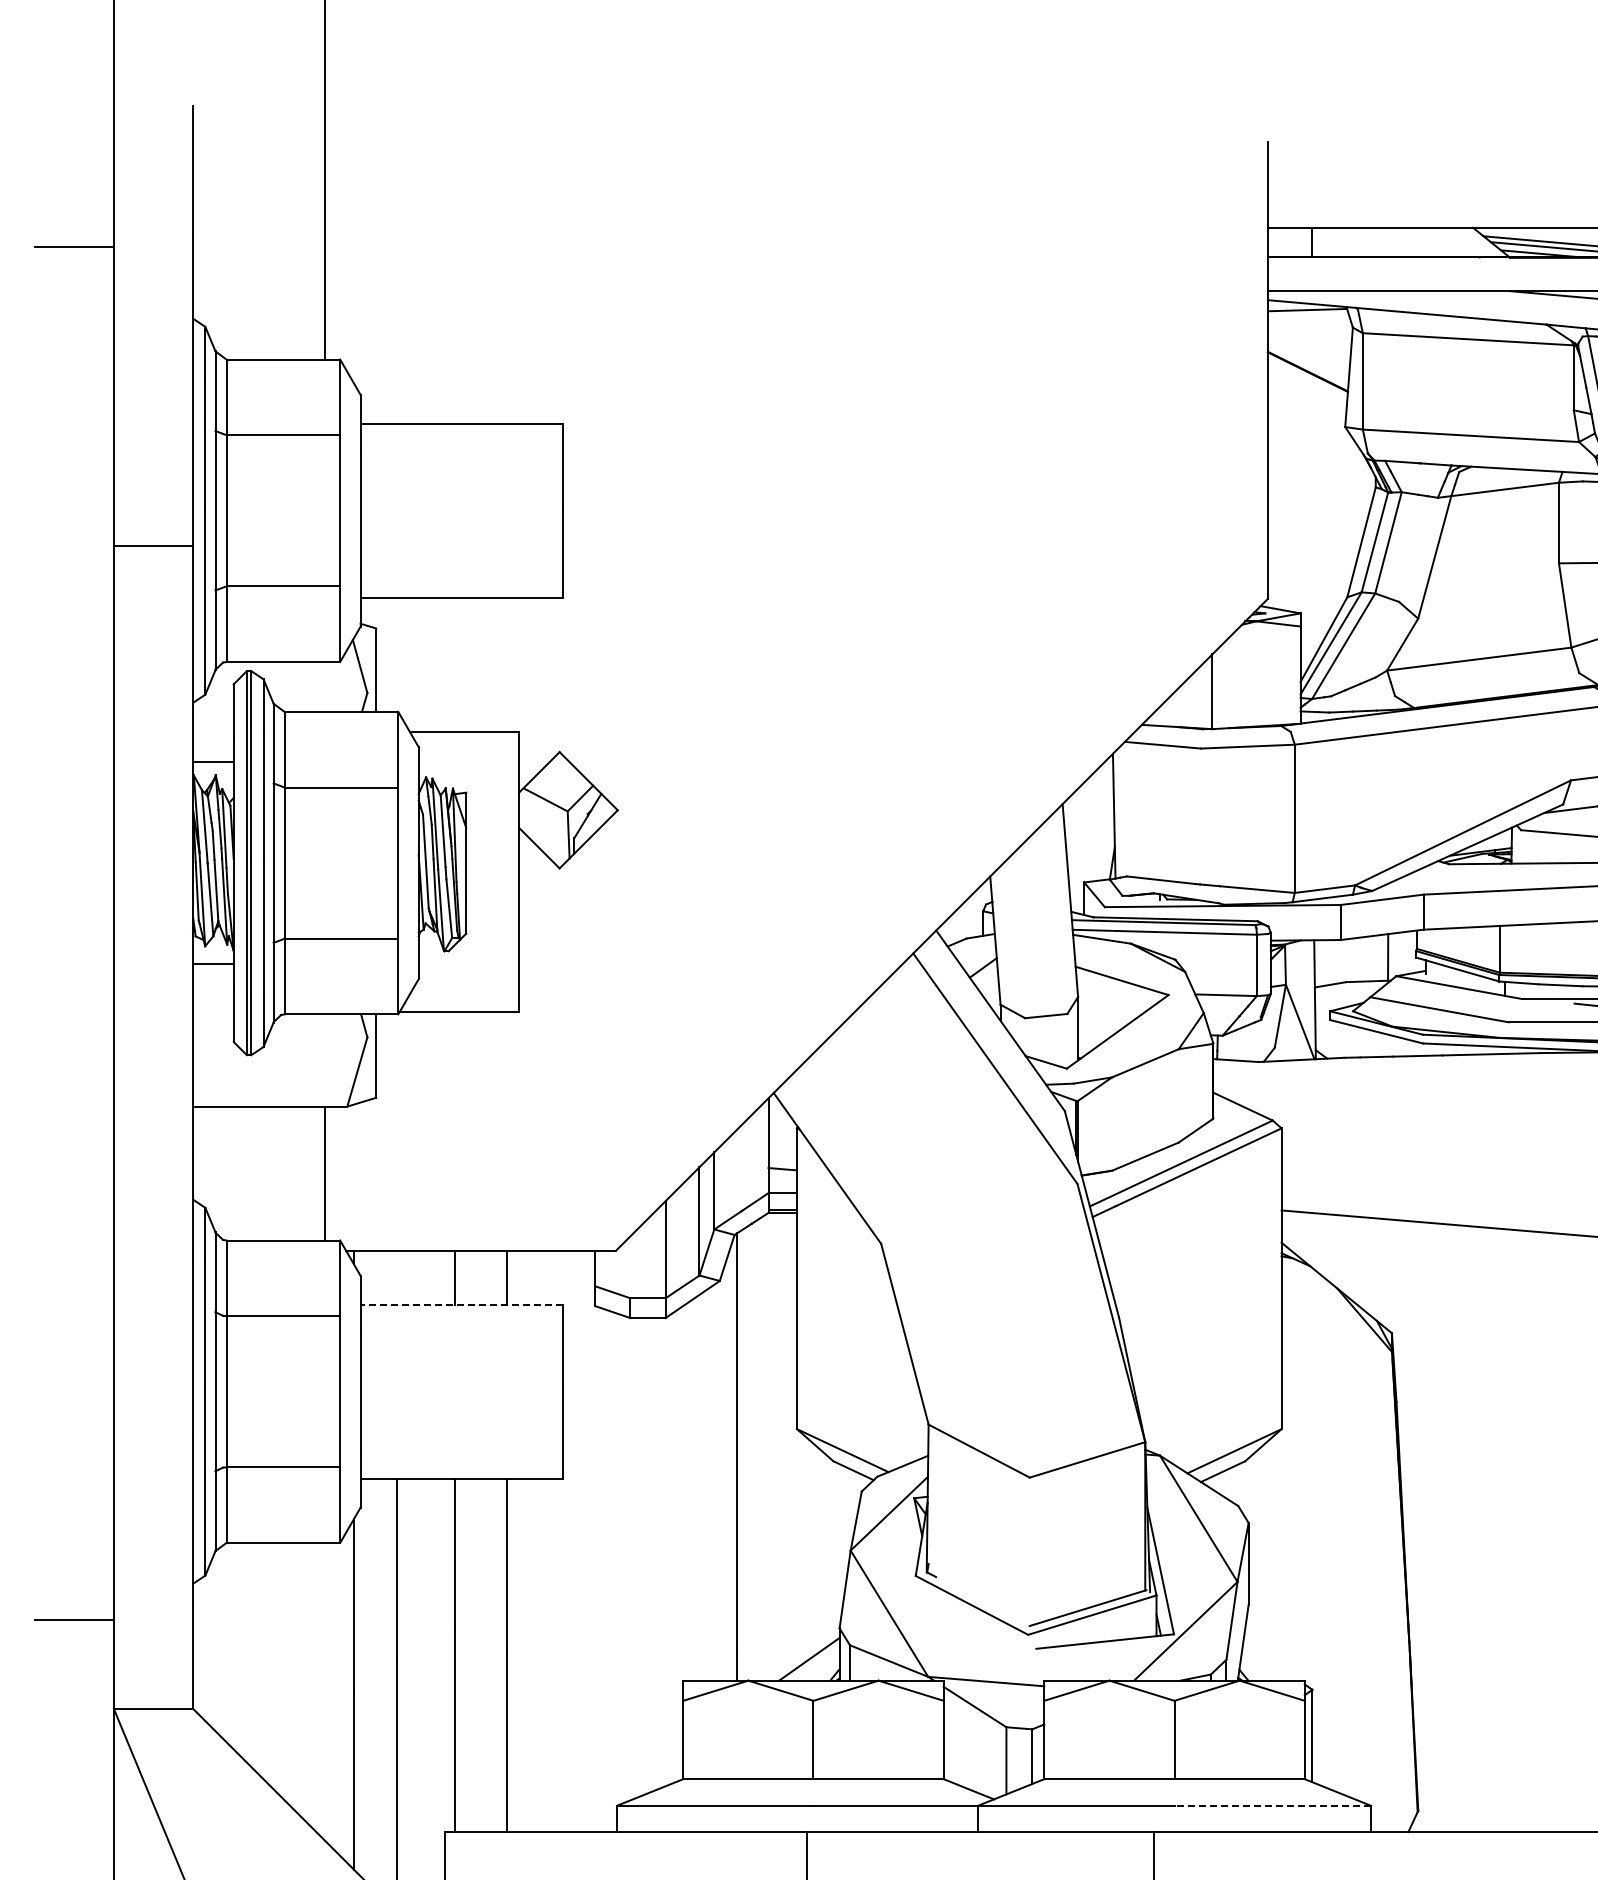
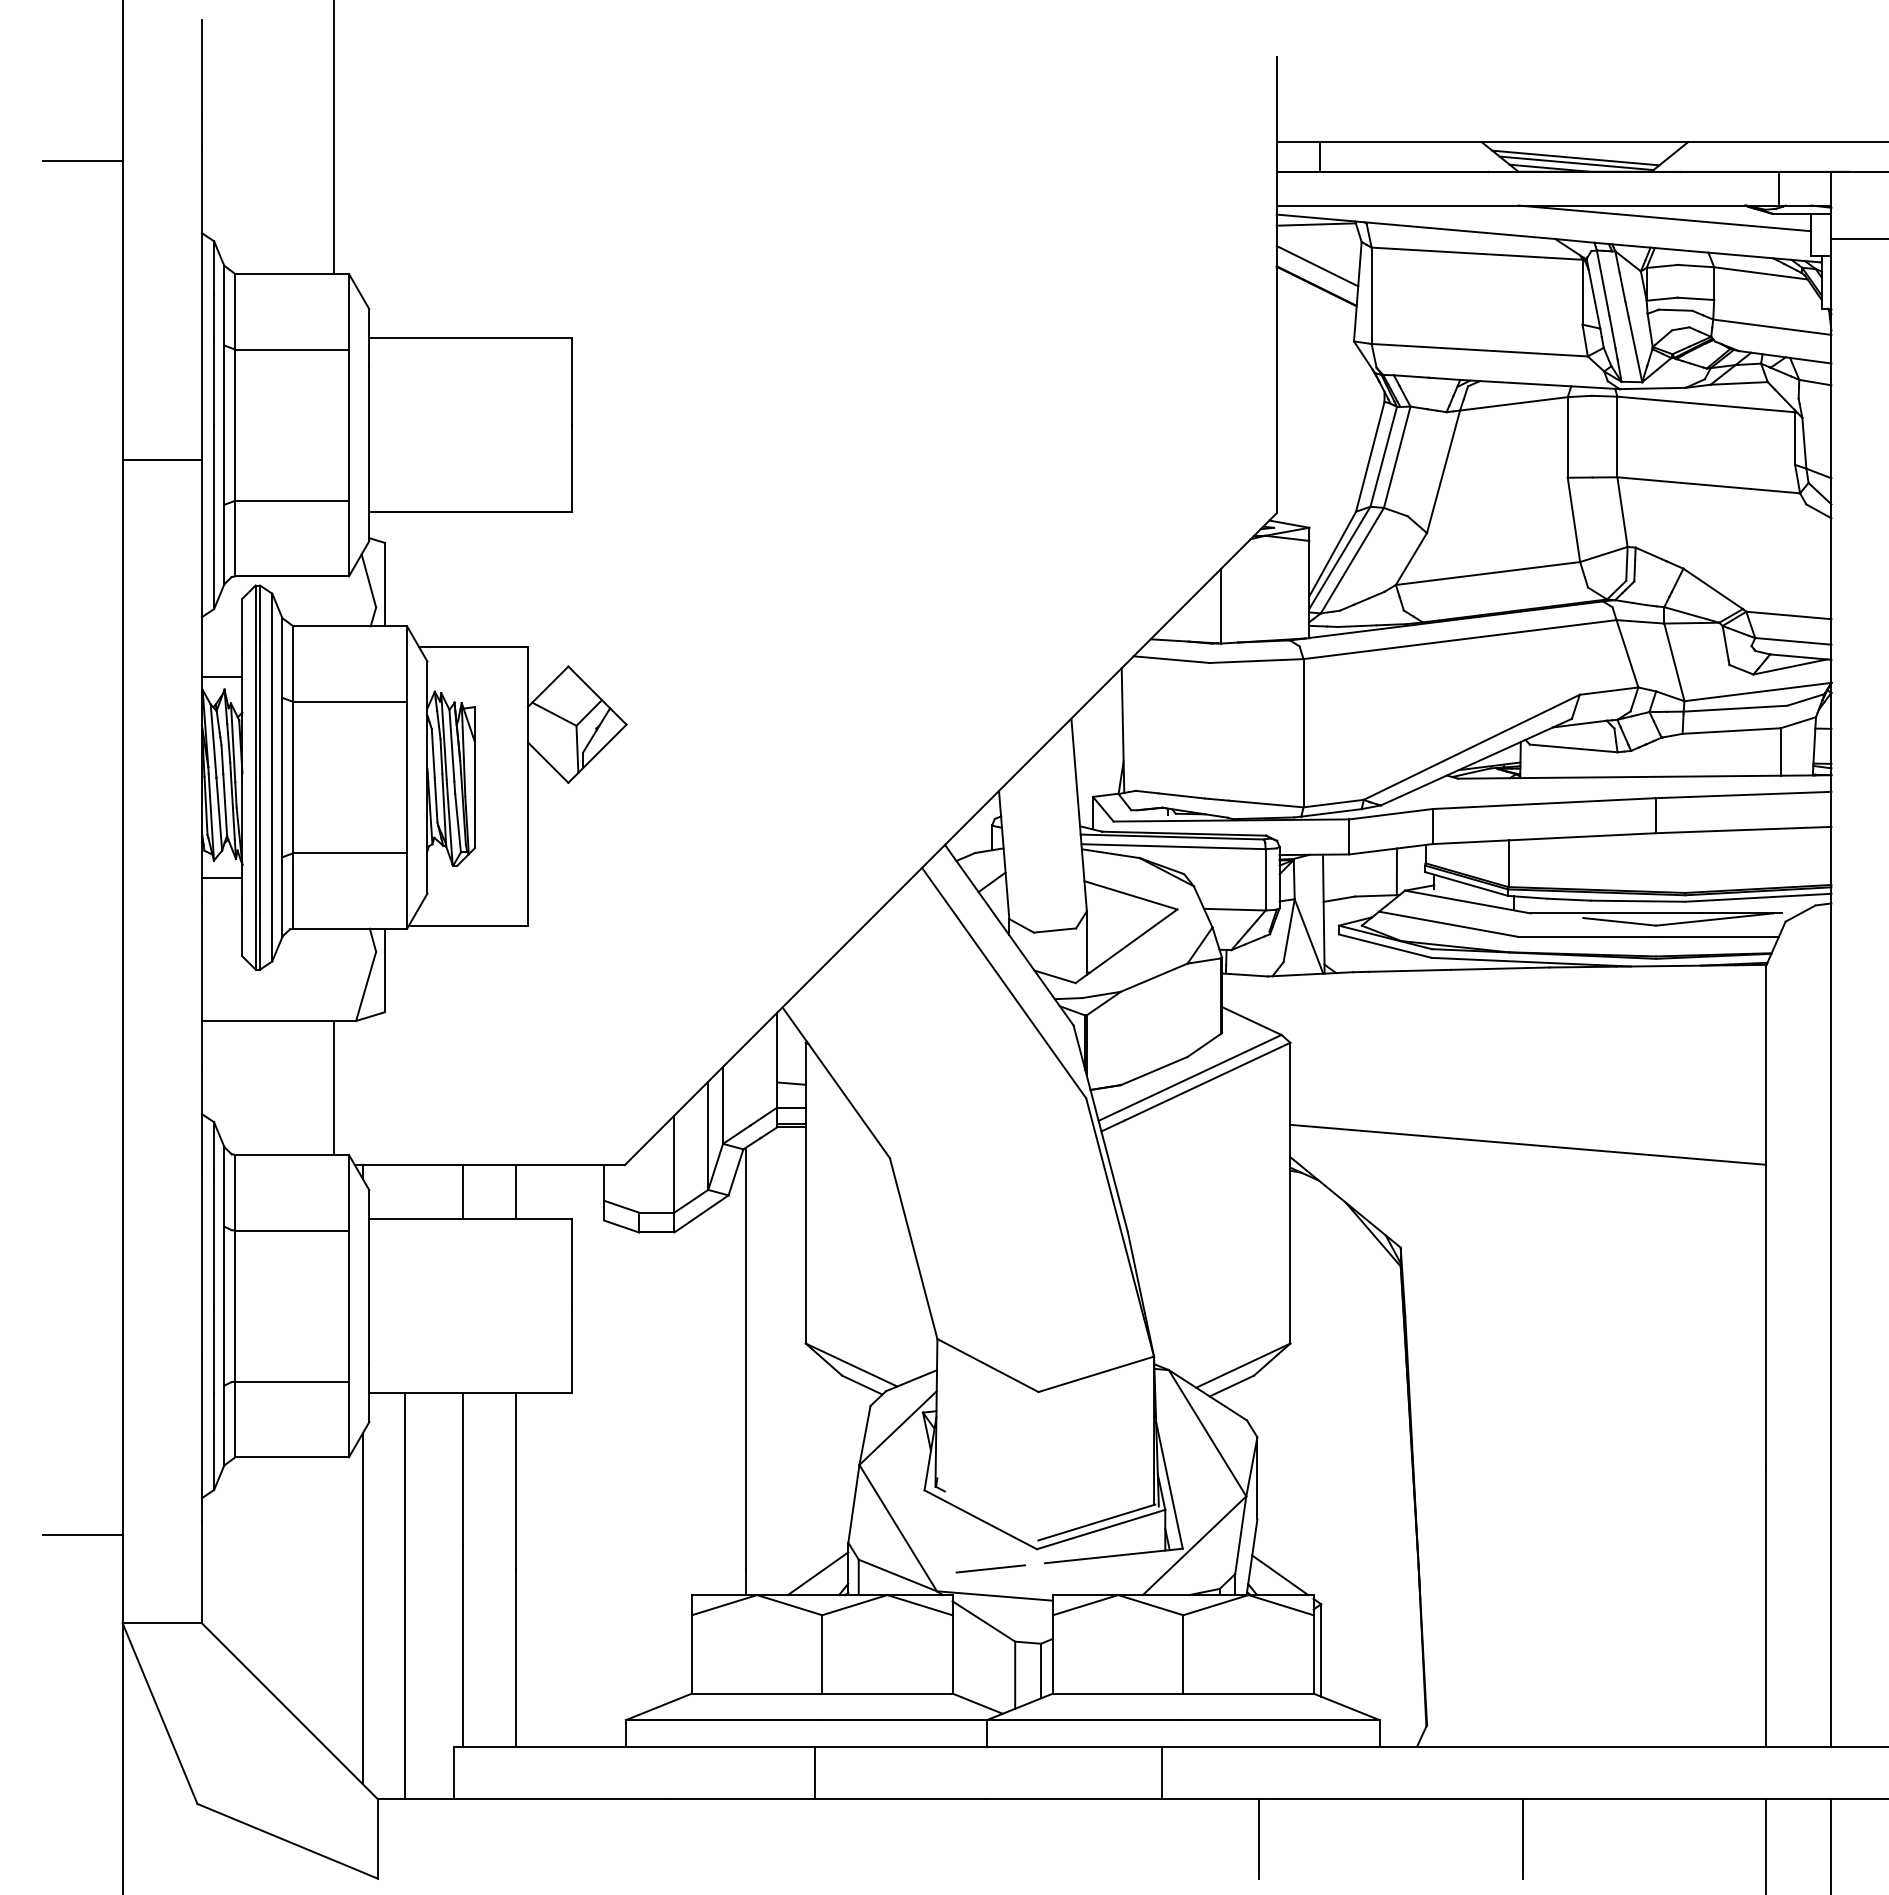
line: (1308, 352) -> (1317, 266), added
line: (461, 1305) -> (470, 1219), dashed -> solid
line: (981, 1654) -> (990, 1568), added
line: (1271, 1661) -> (1280, 1575), added
line: (1272, 1806) -> (1281, 1720), dashed -> solid

